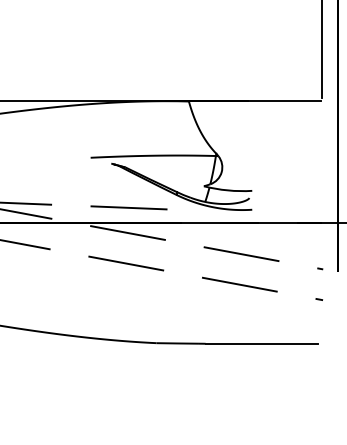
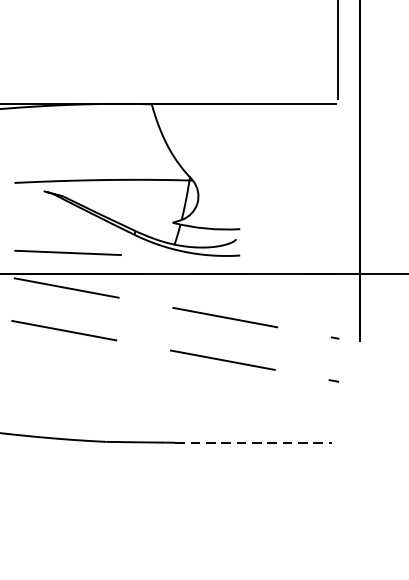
line: (262, 343) -> (254, 442), solid -> dashed

